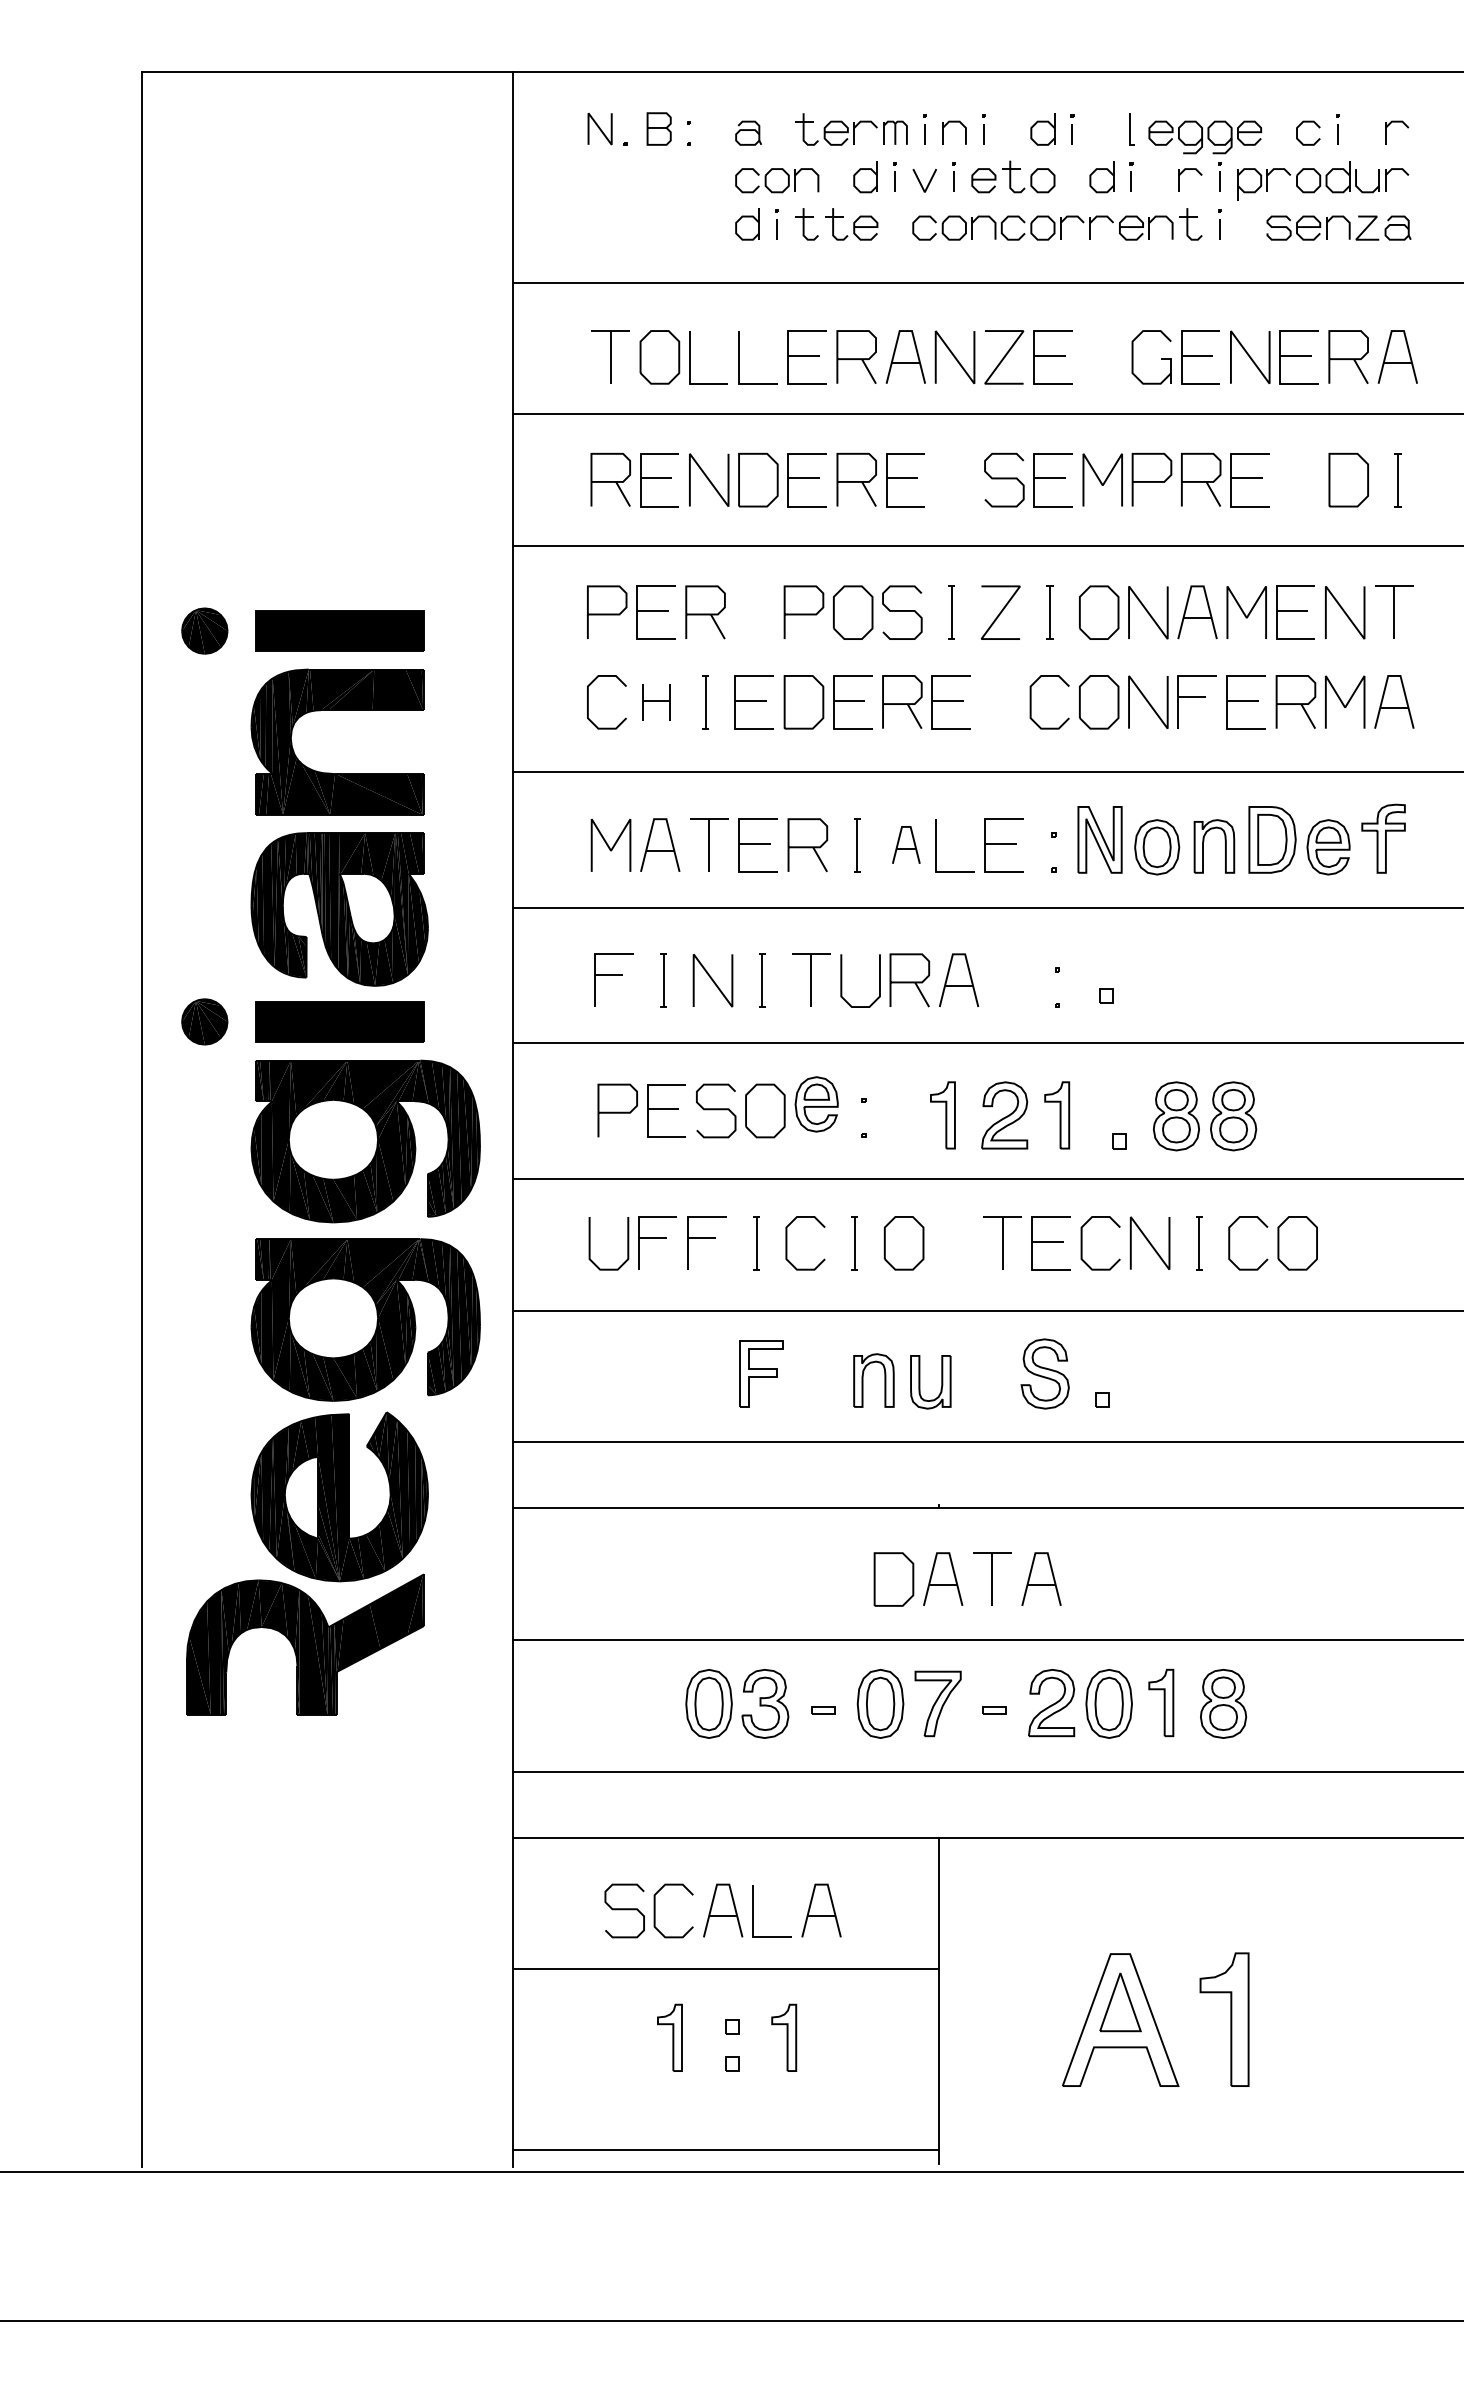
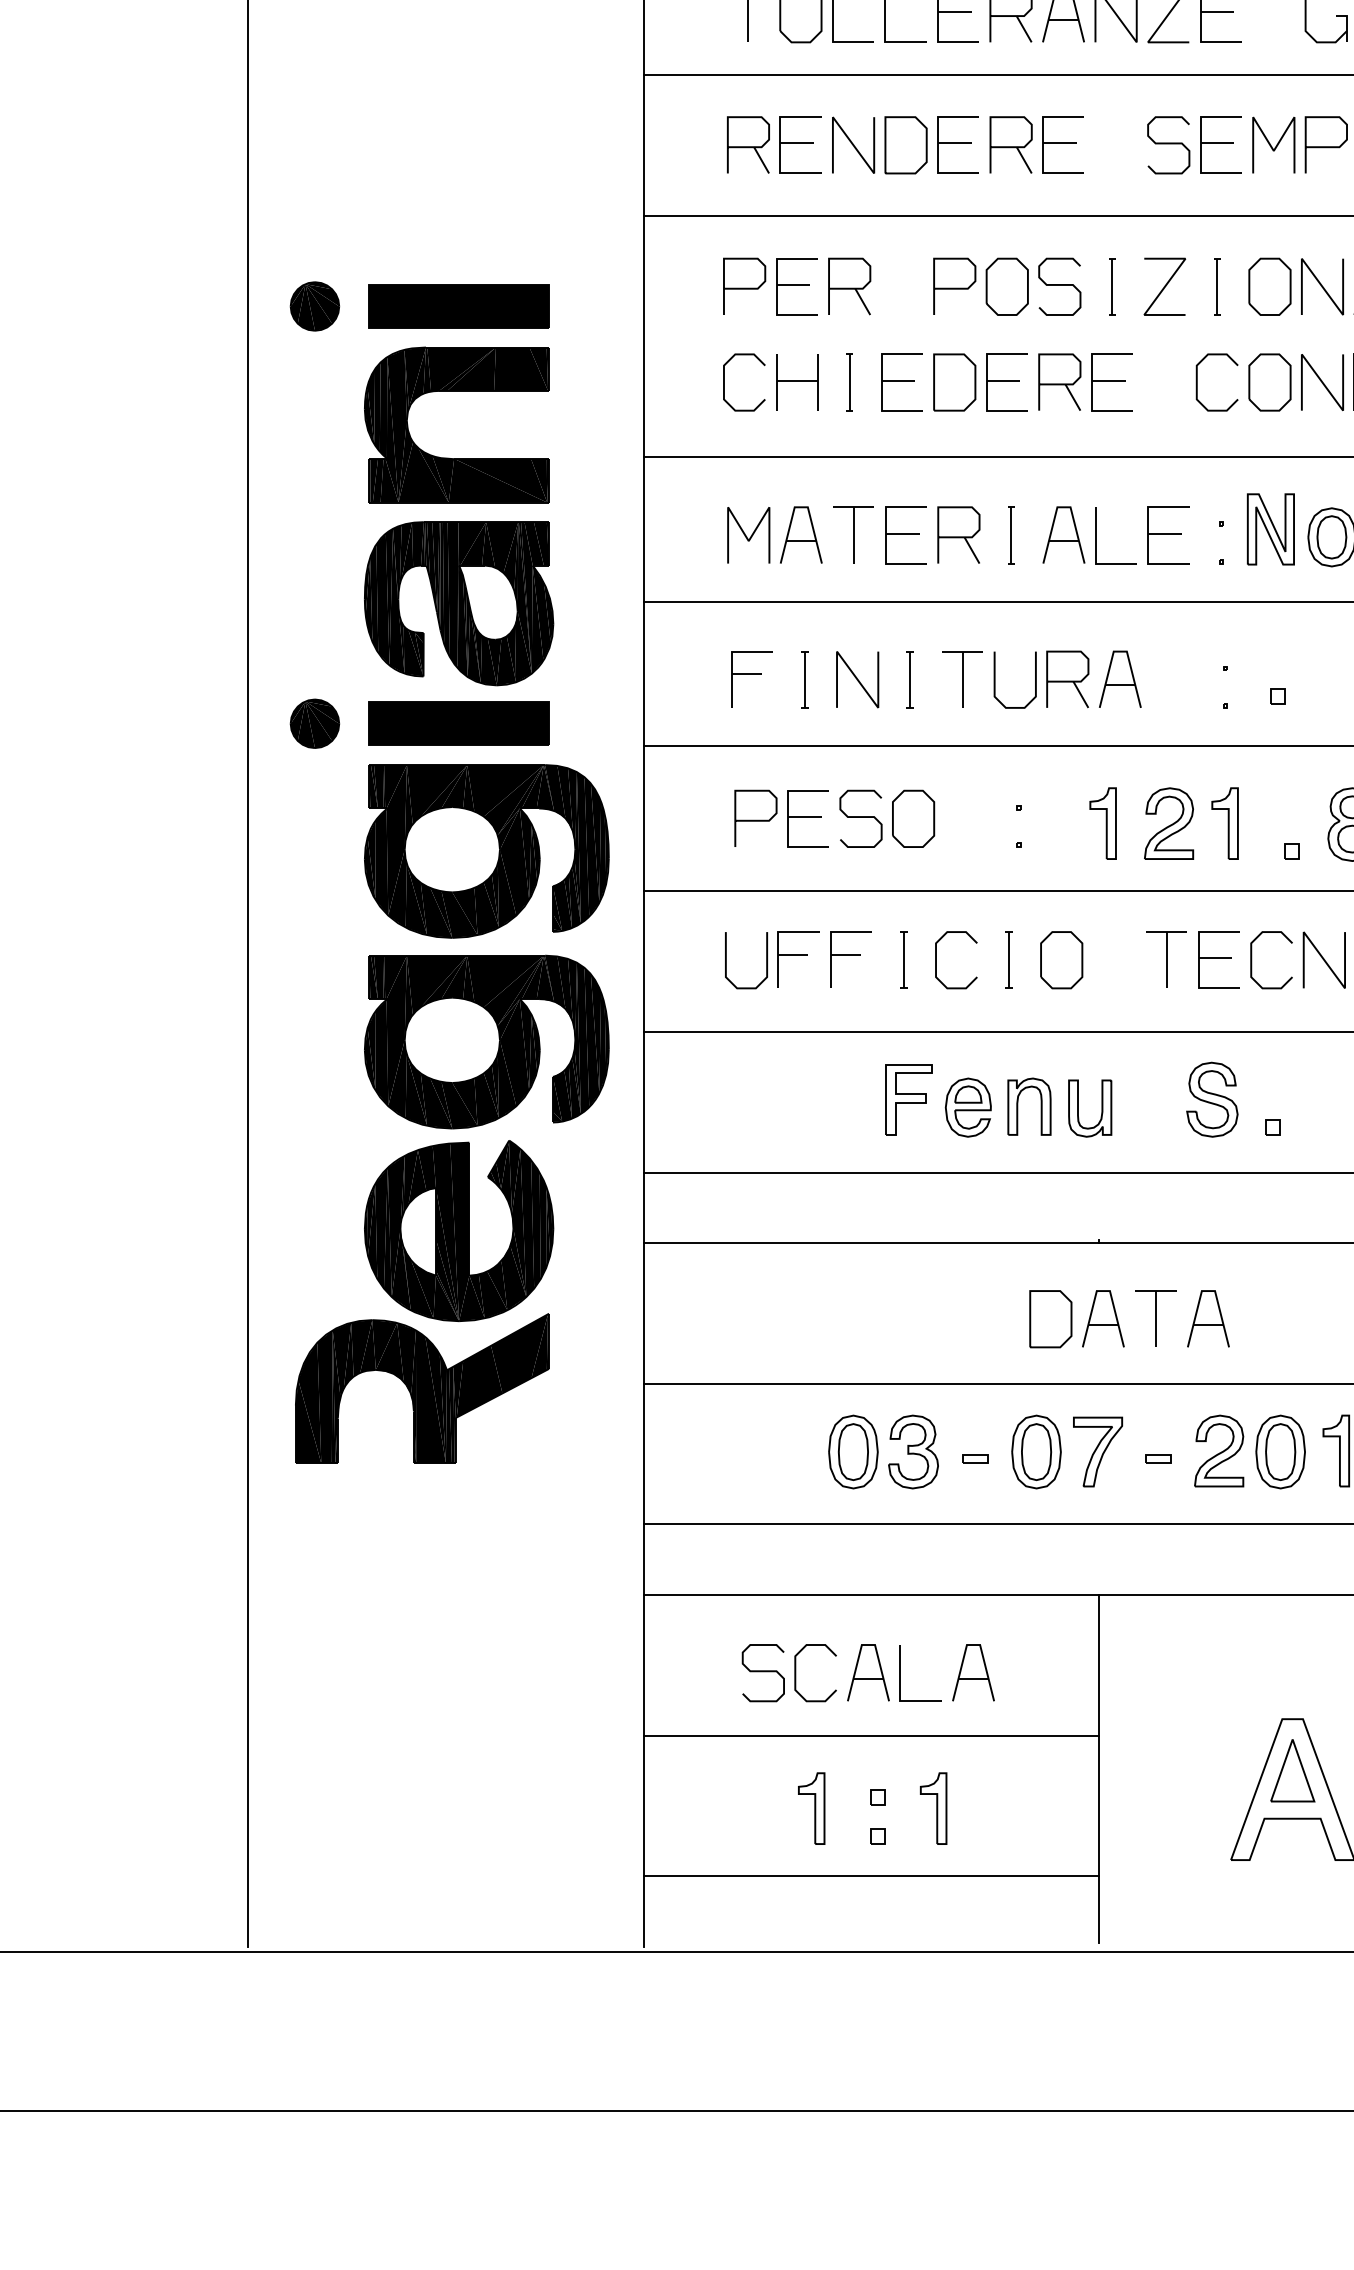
part: (656, 702) -> (797, 382), size x1.43
part: (906, 844) -> (1064, 534), size x1.43
part: (816, 1104) -> (968, 1107), moved
line: (725, 2150) -> (870, 1876), moved

